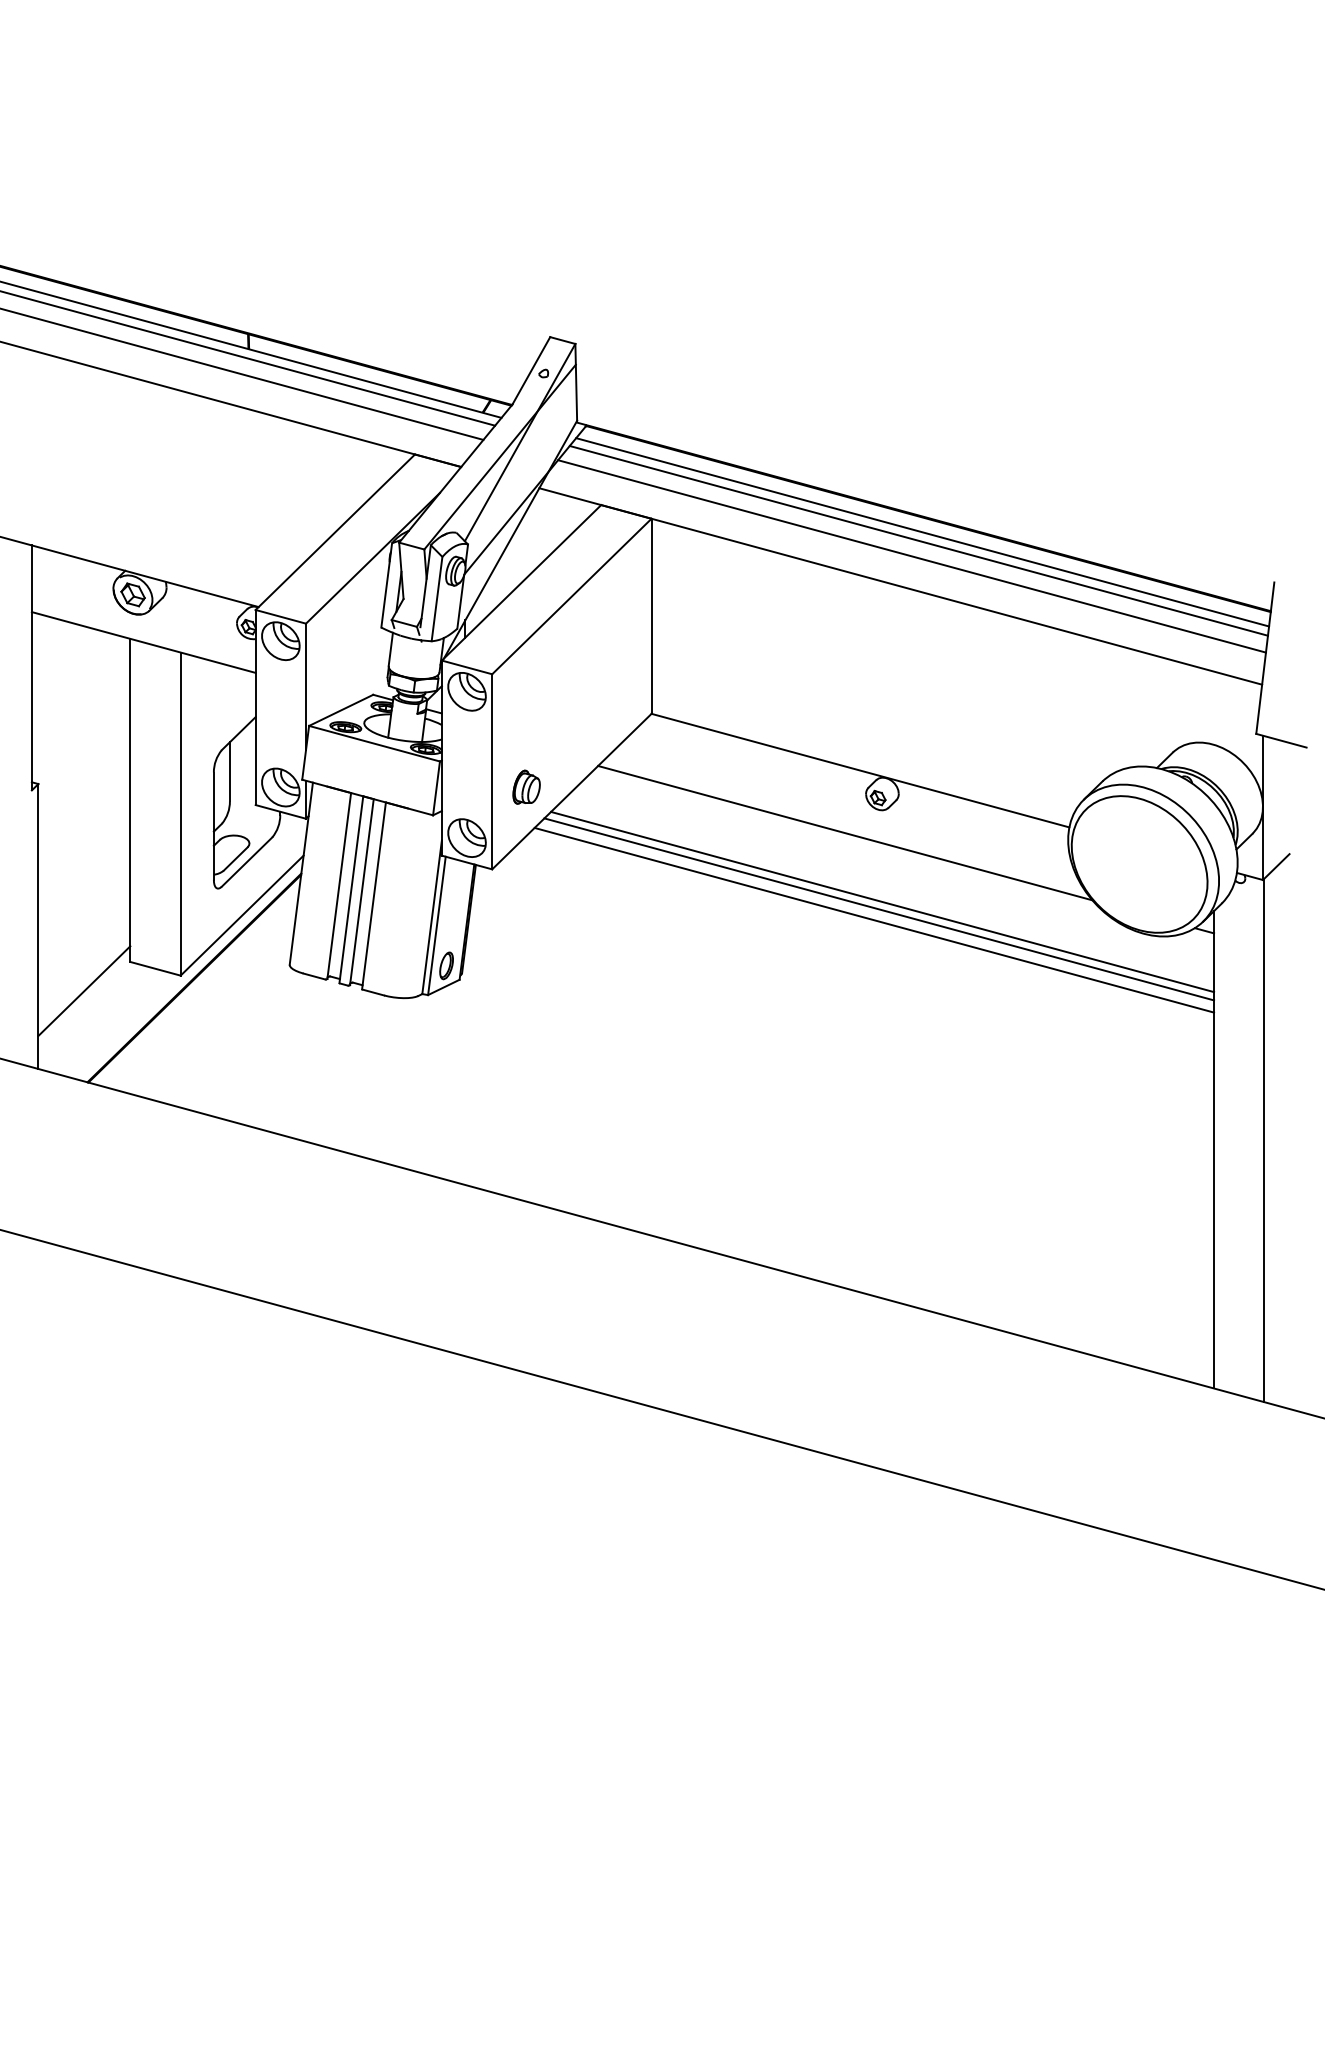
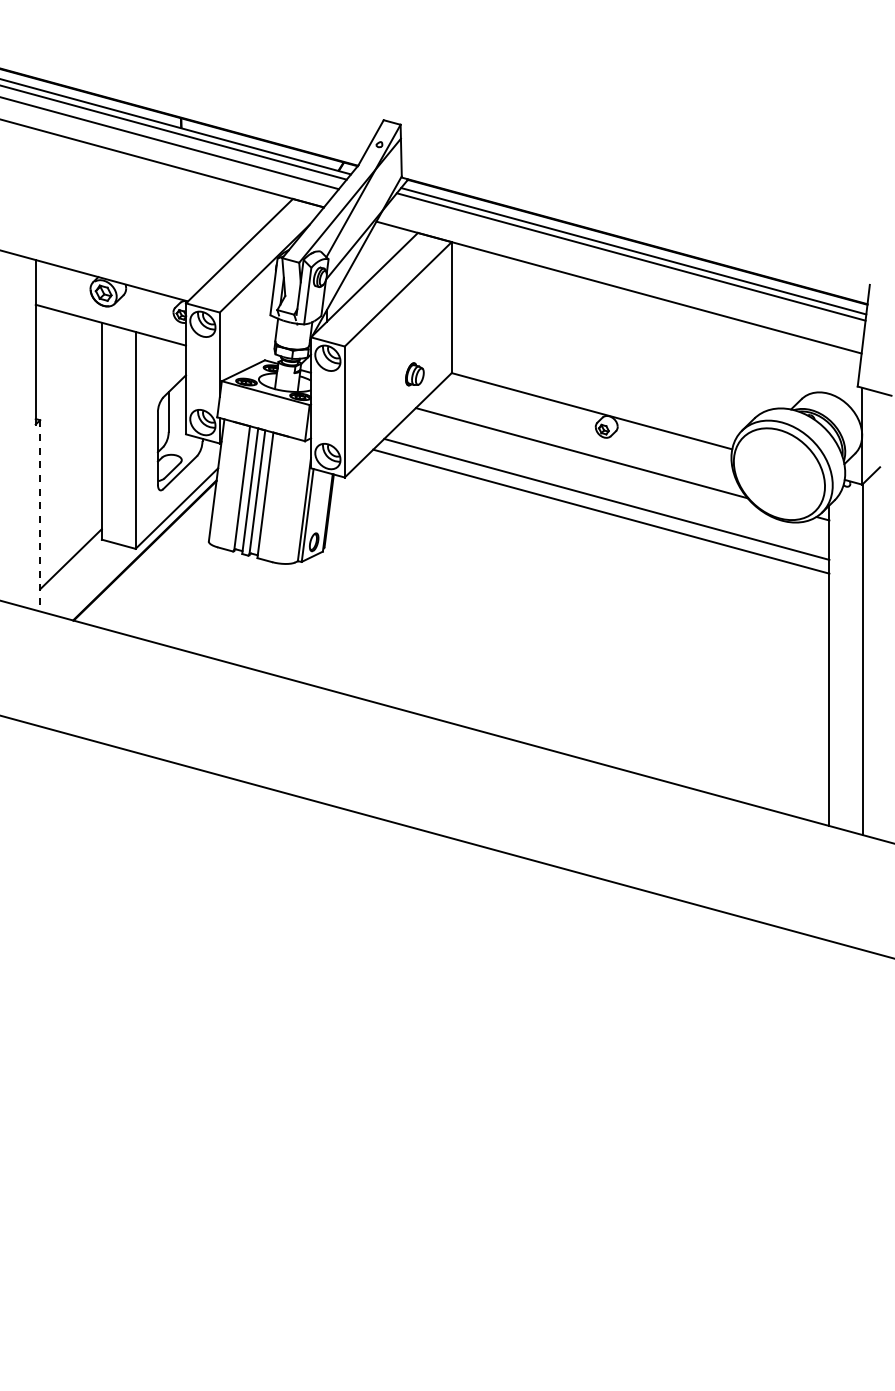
line: (911, 555) -> (626, 266), removed
part: (526, 787) -> (414, 374), moved
line: (879, 909) -> (604, 504), removed
line: (38, 925) -> (40, 515), solid -> dashed

